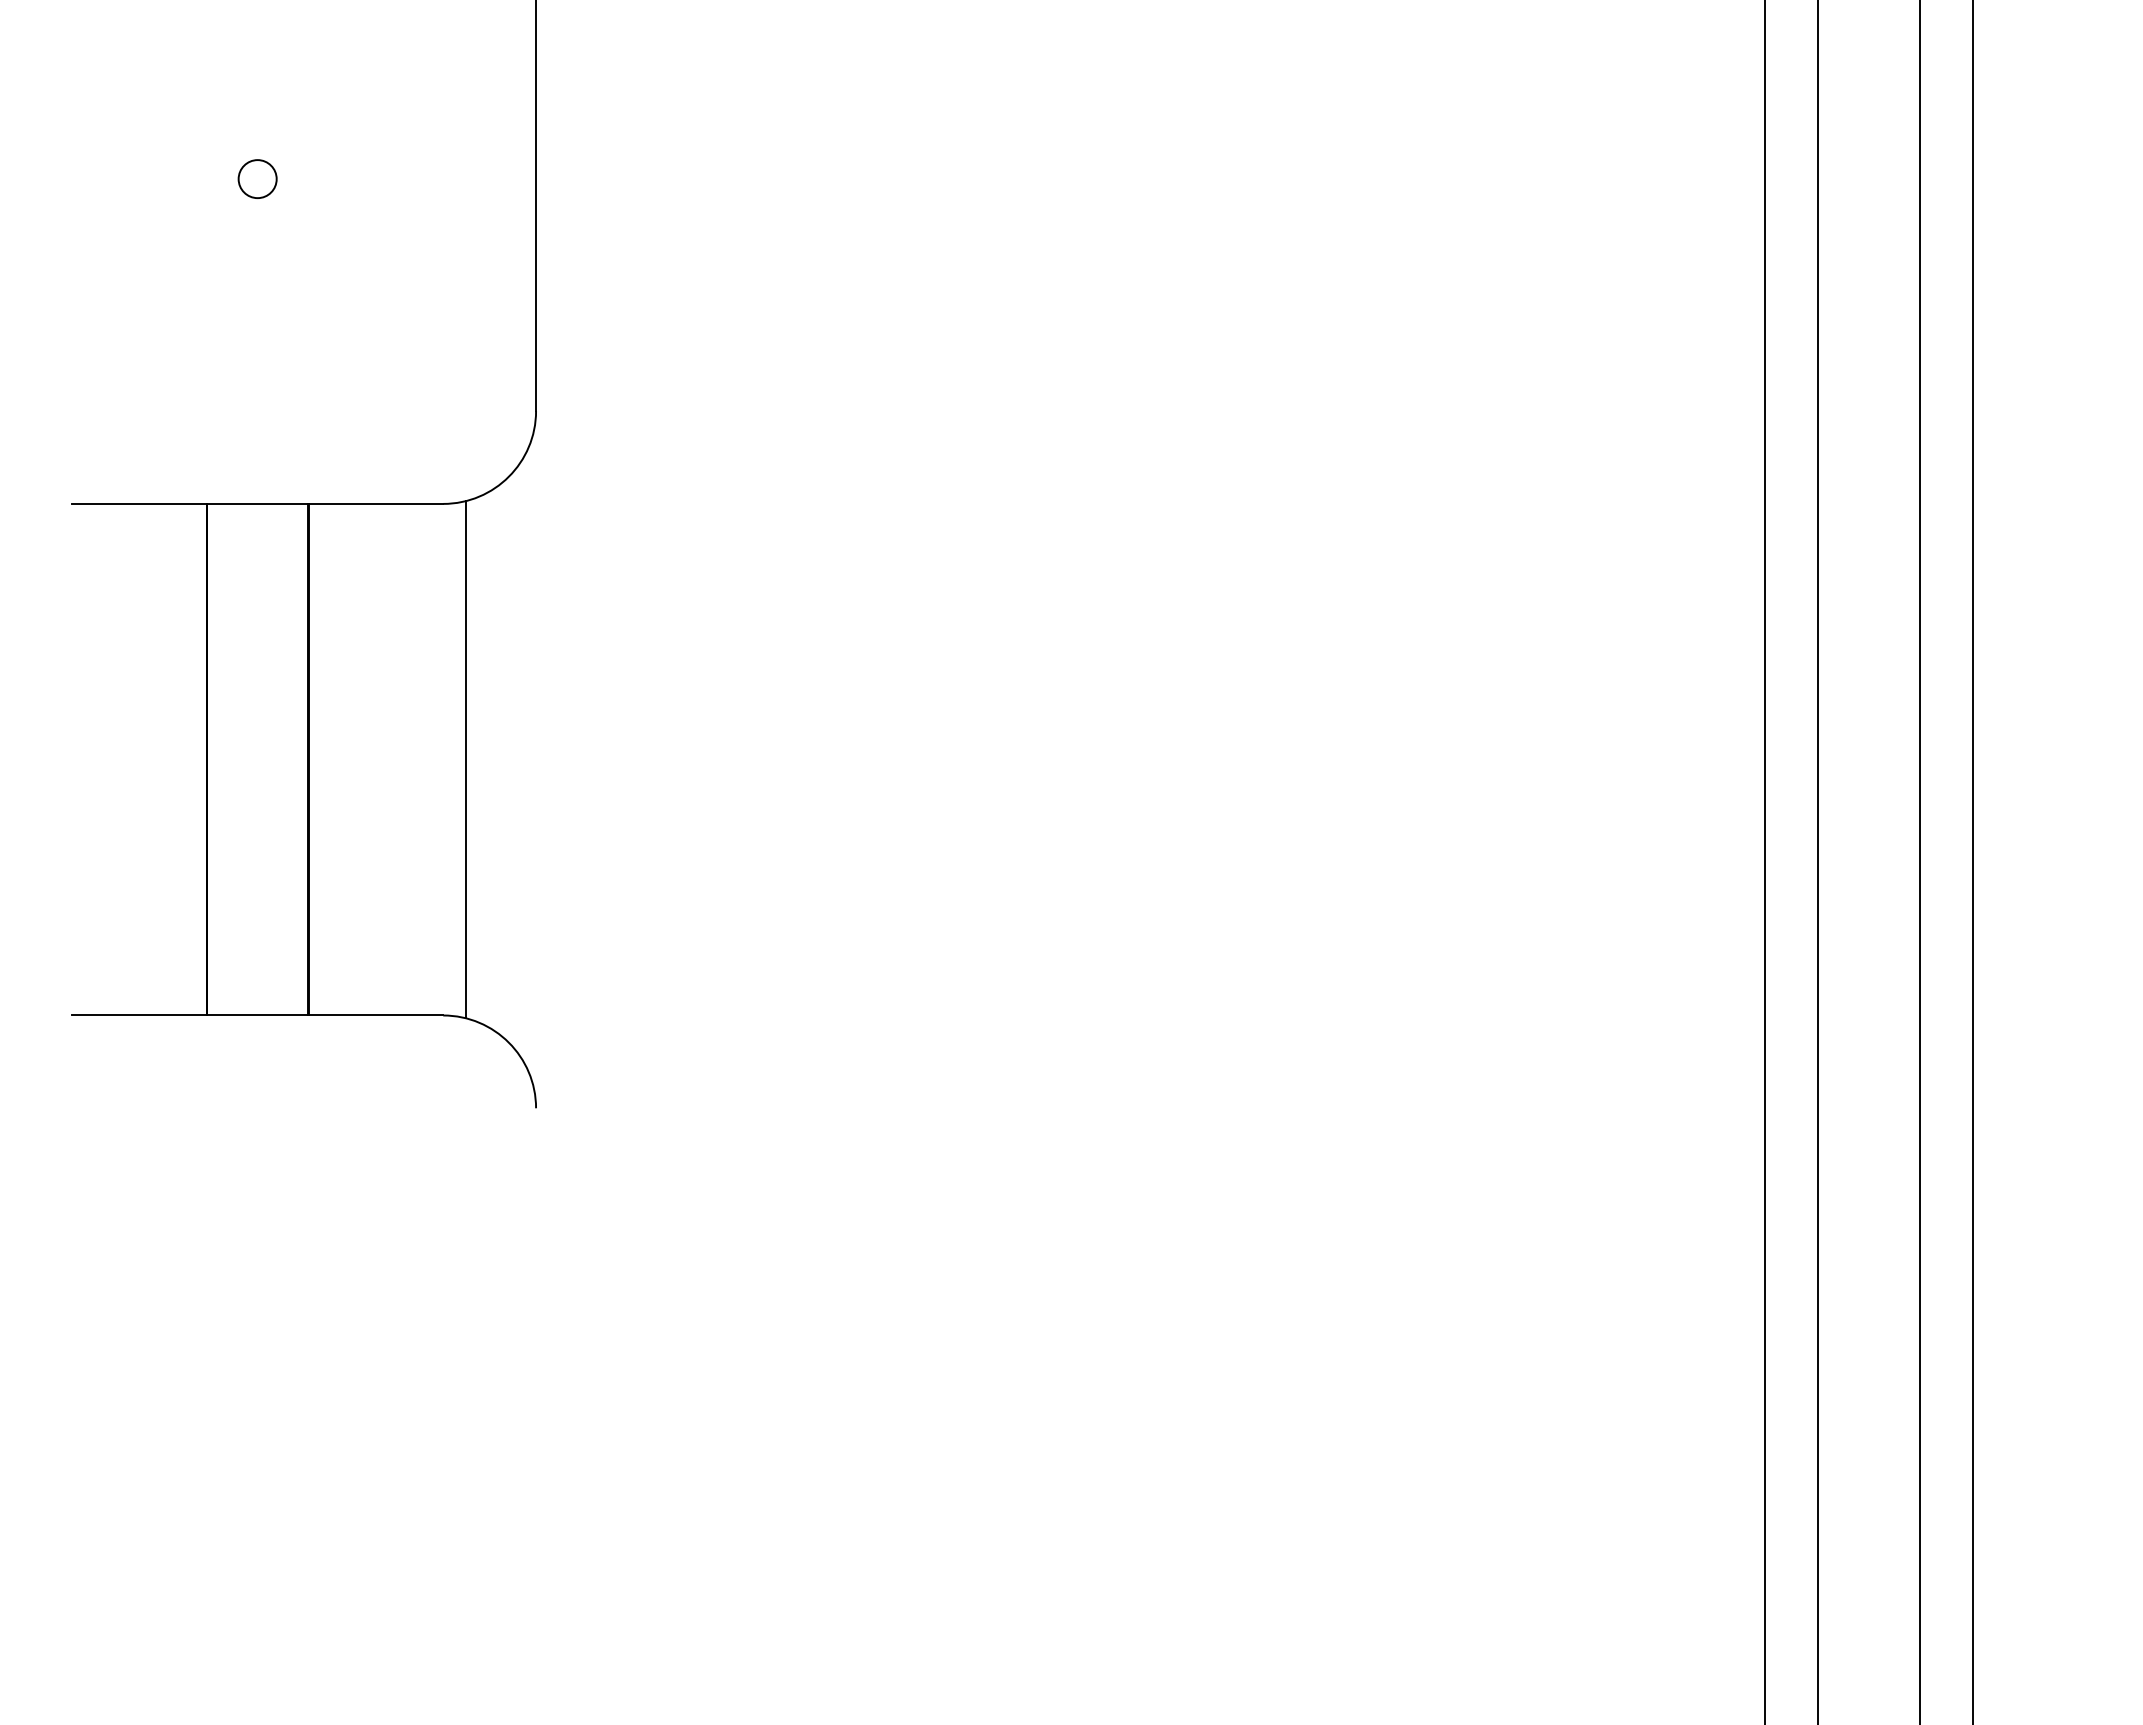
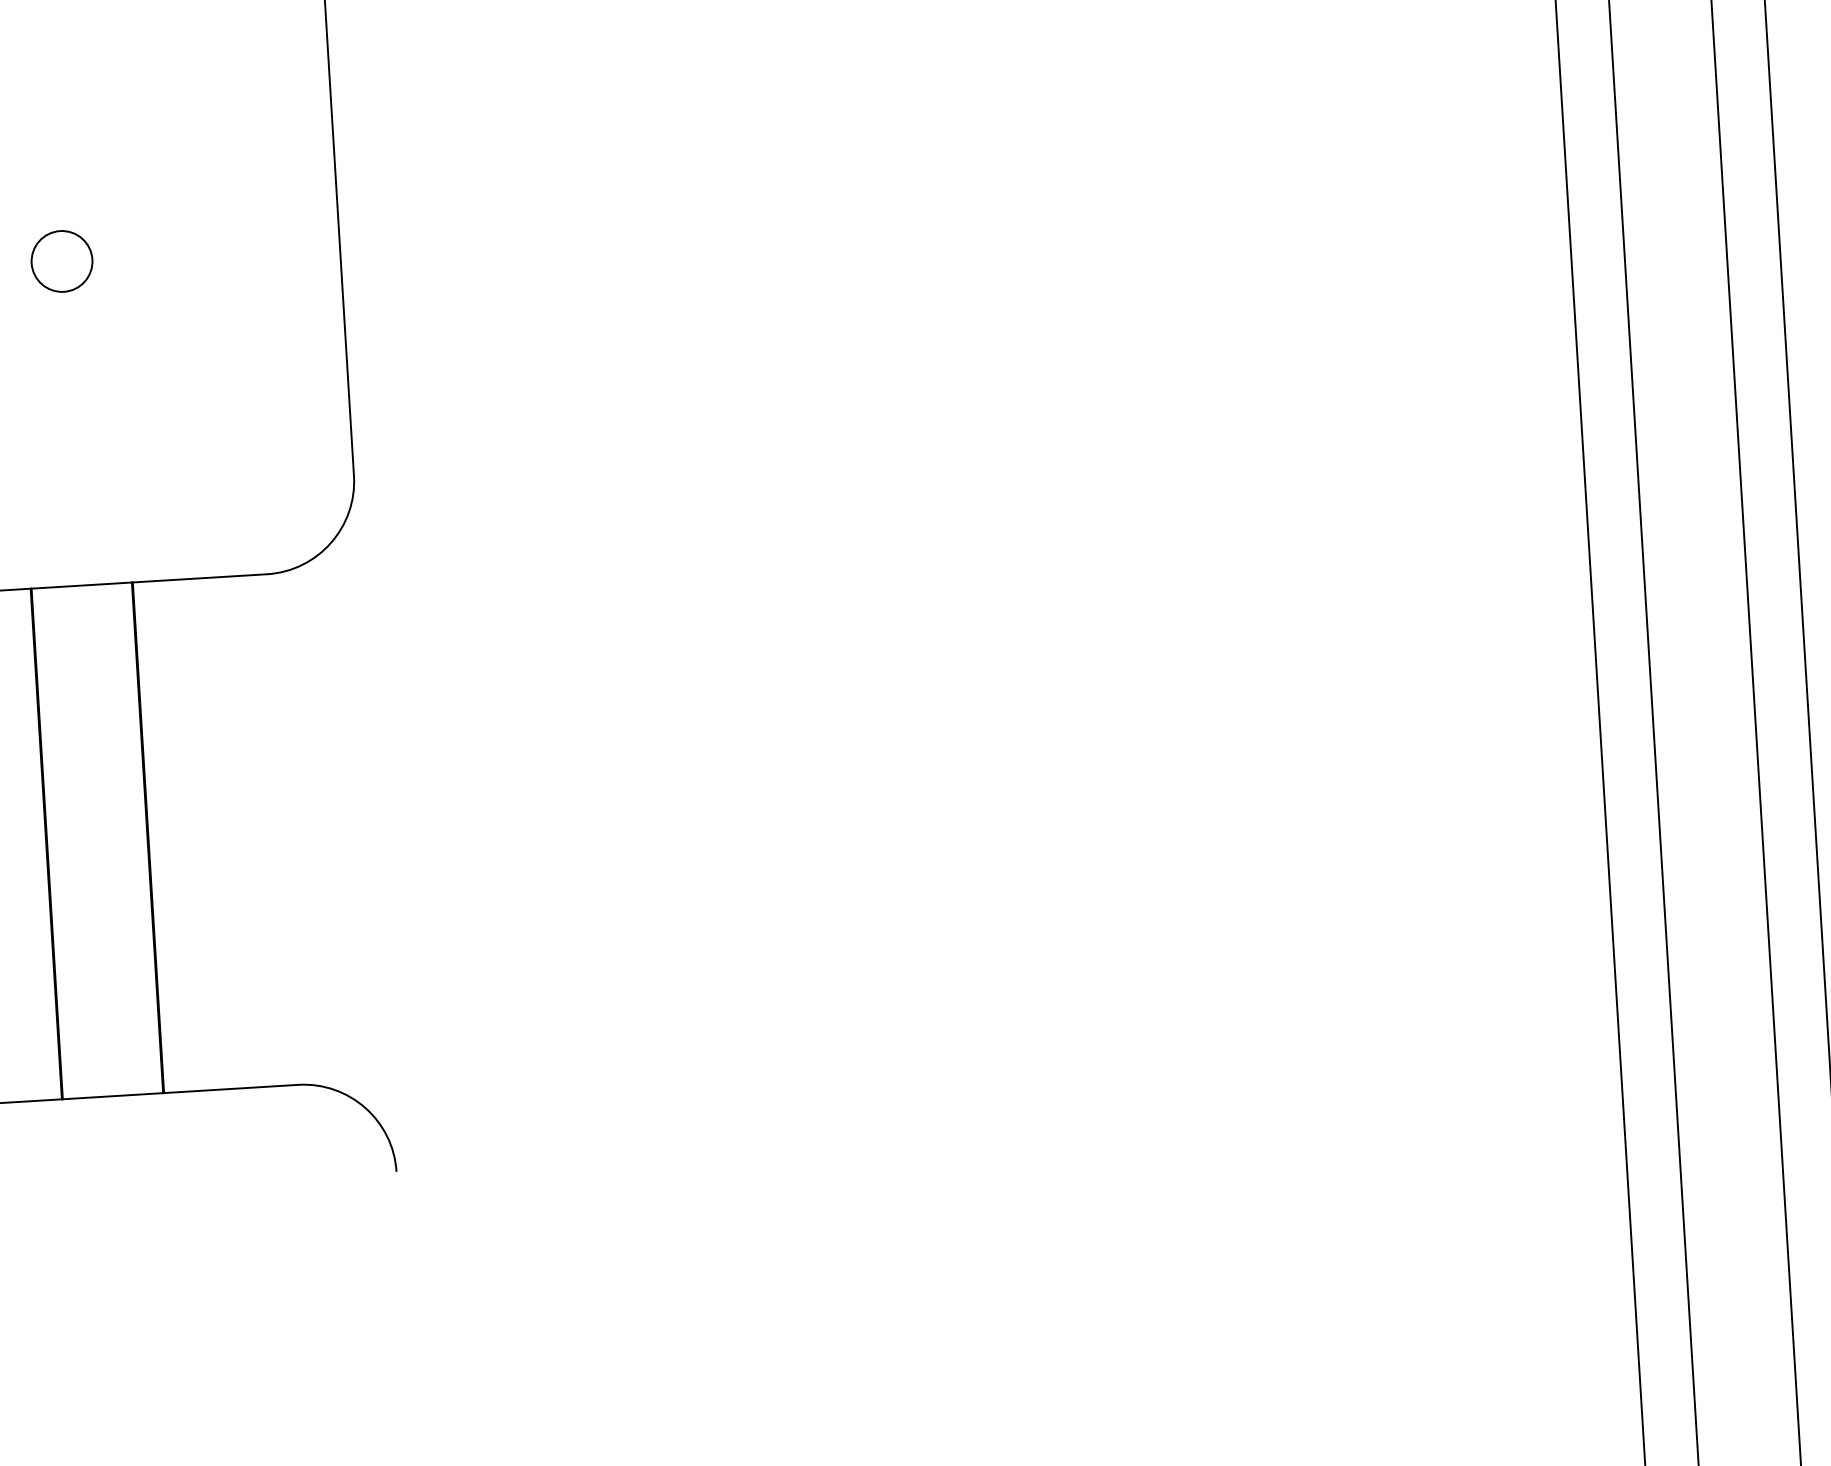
circle: (257, 178) -> (61, 260), size x1.6
line: (466, 759) -> (305, 827), removed

